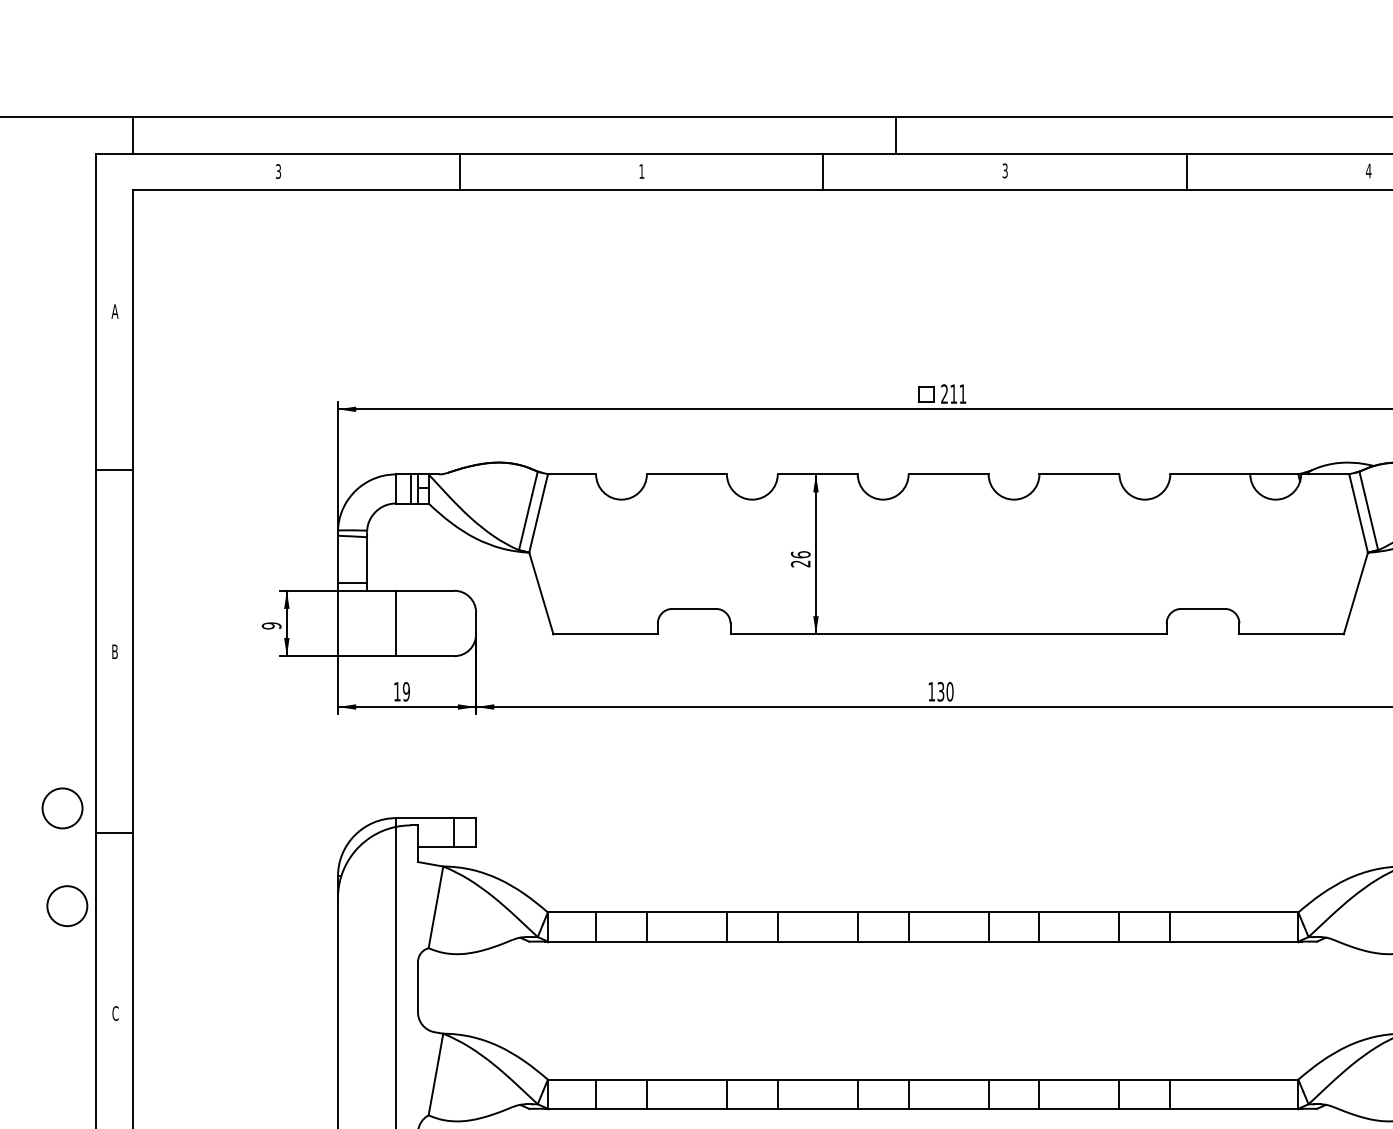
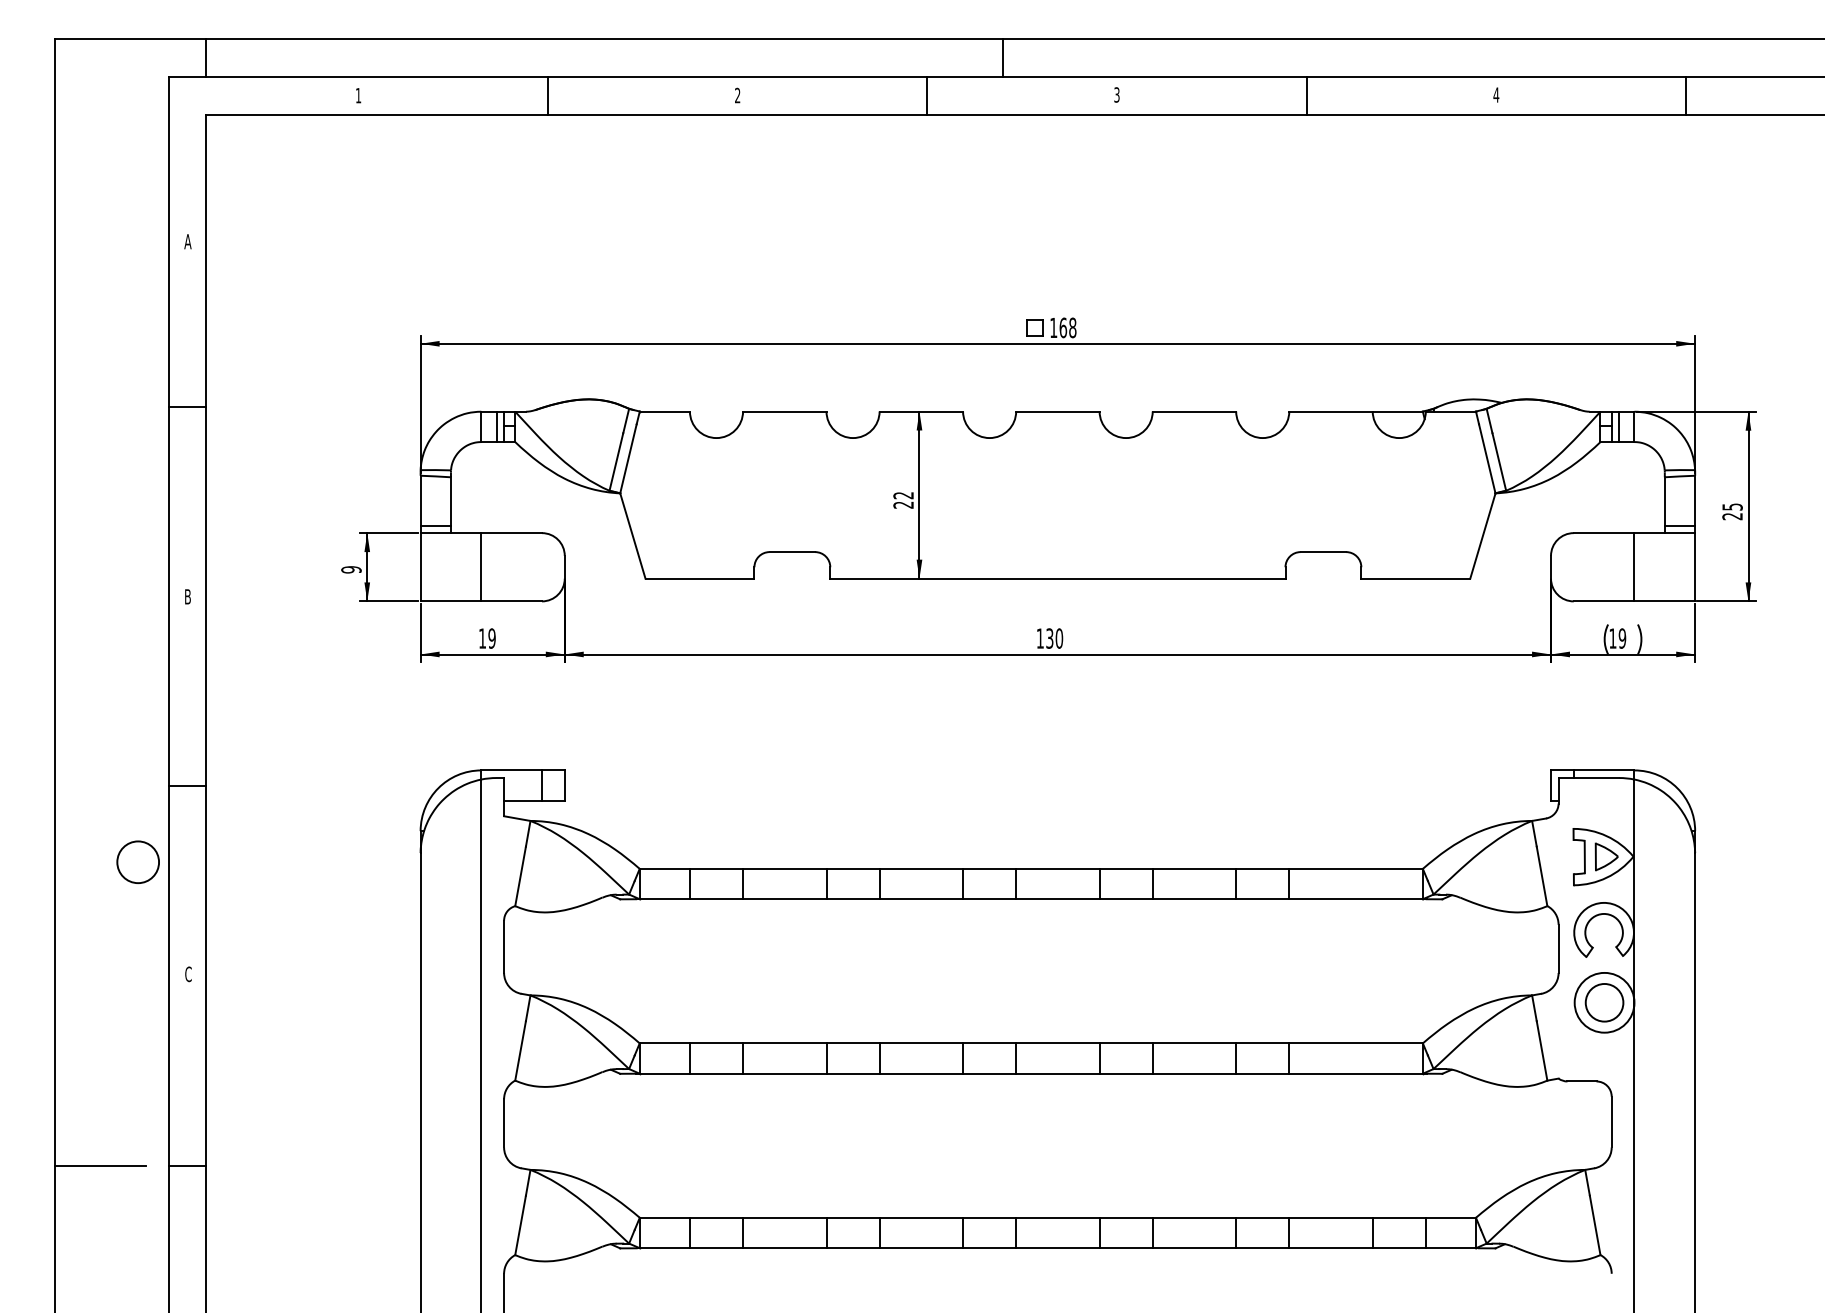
text: (278, 171) -> (358, 95), 3 -> 1
text: (641, 171) -> (737, 95), 1 -> 2
text: (953, 393) -> (1063, 327), 211 -> 168
text: (800, 554) -> (903, 495), 26 -> 22
circle: (61, 807) -> (132, 759), removed

